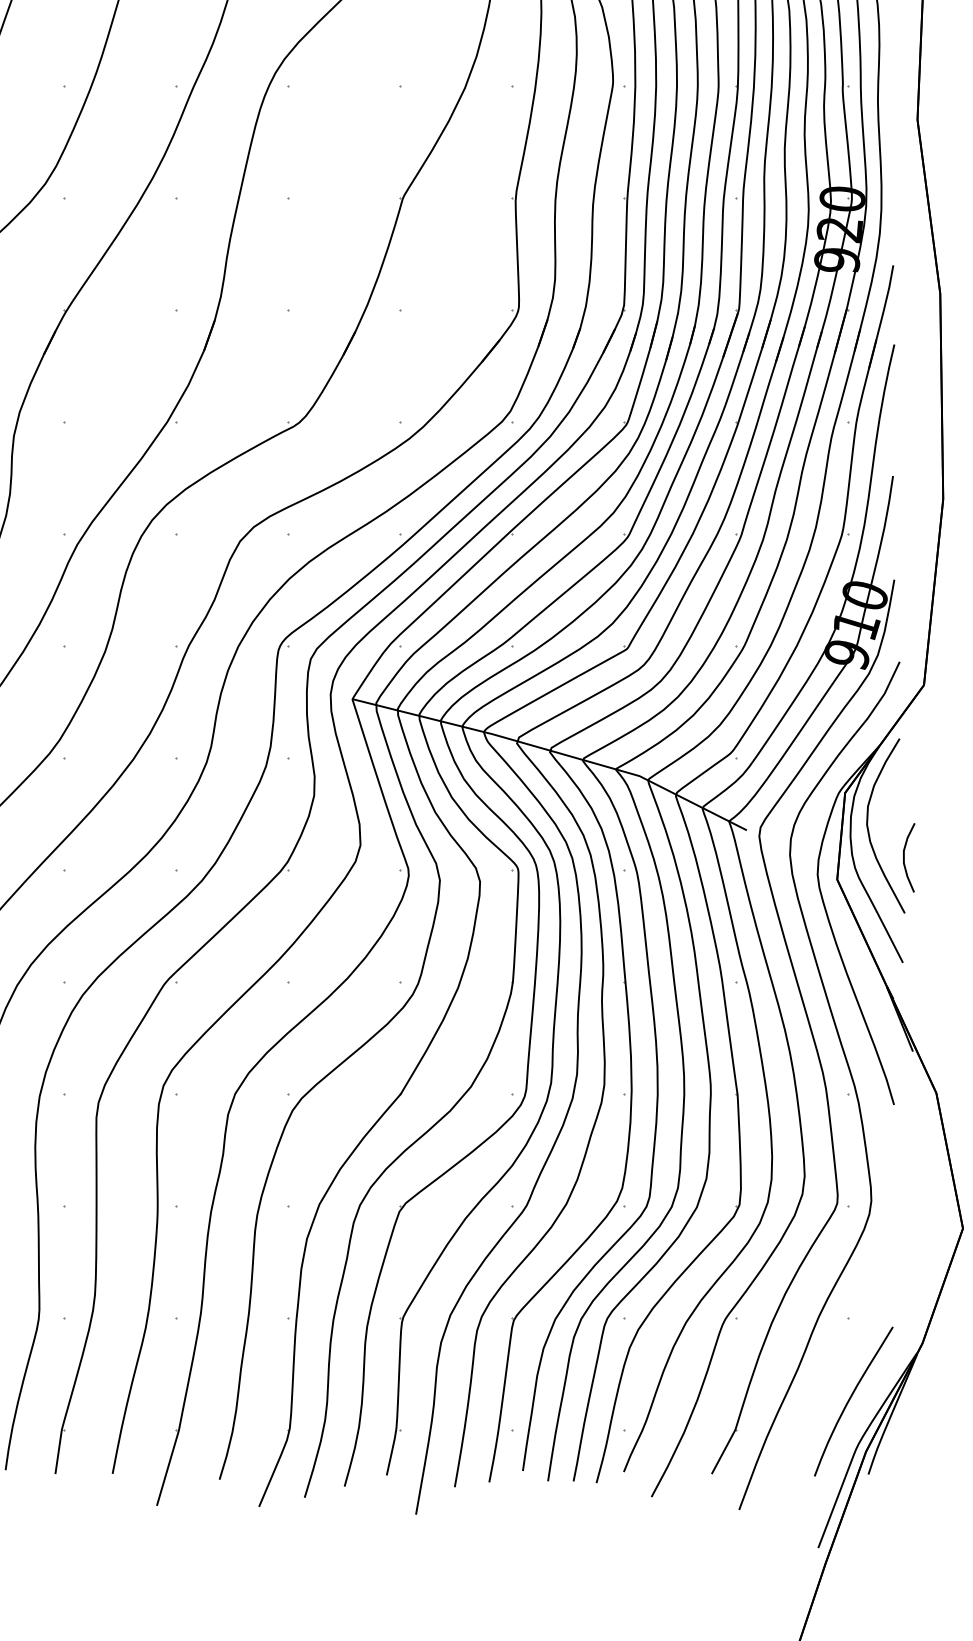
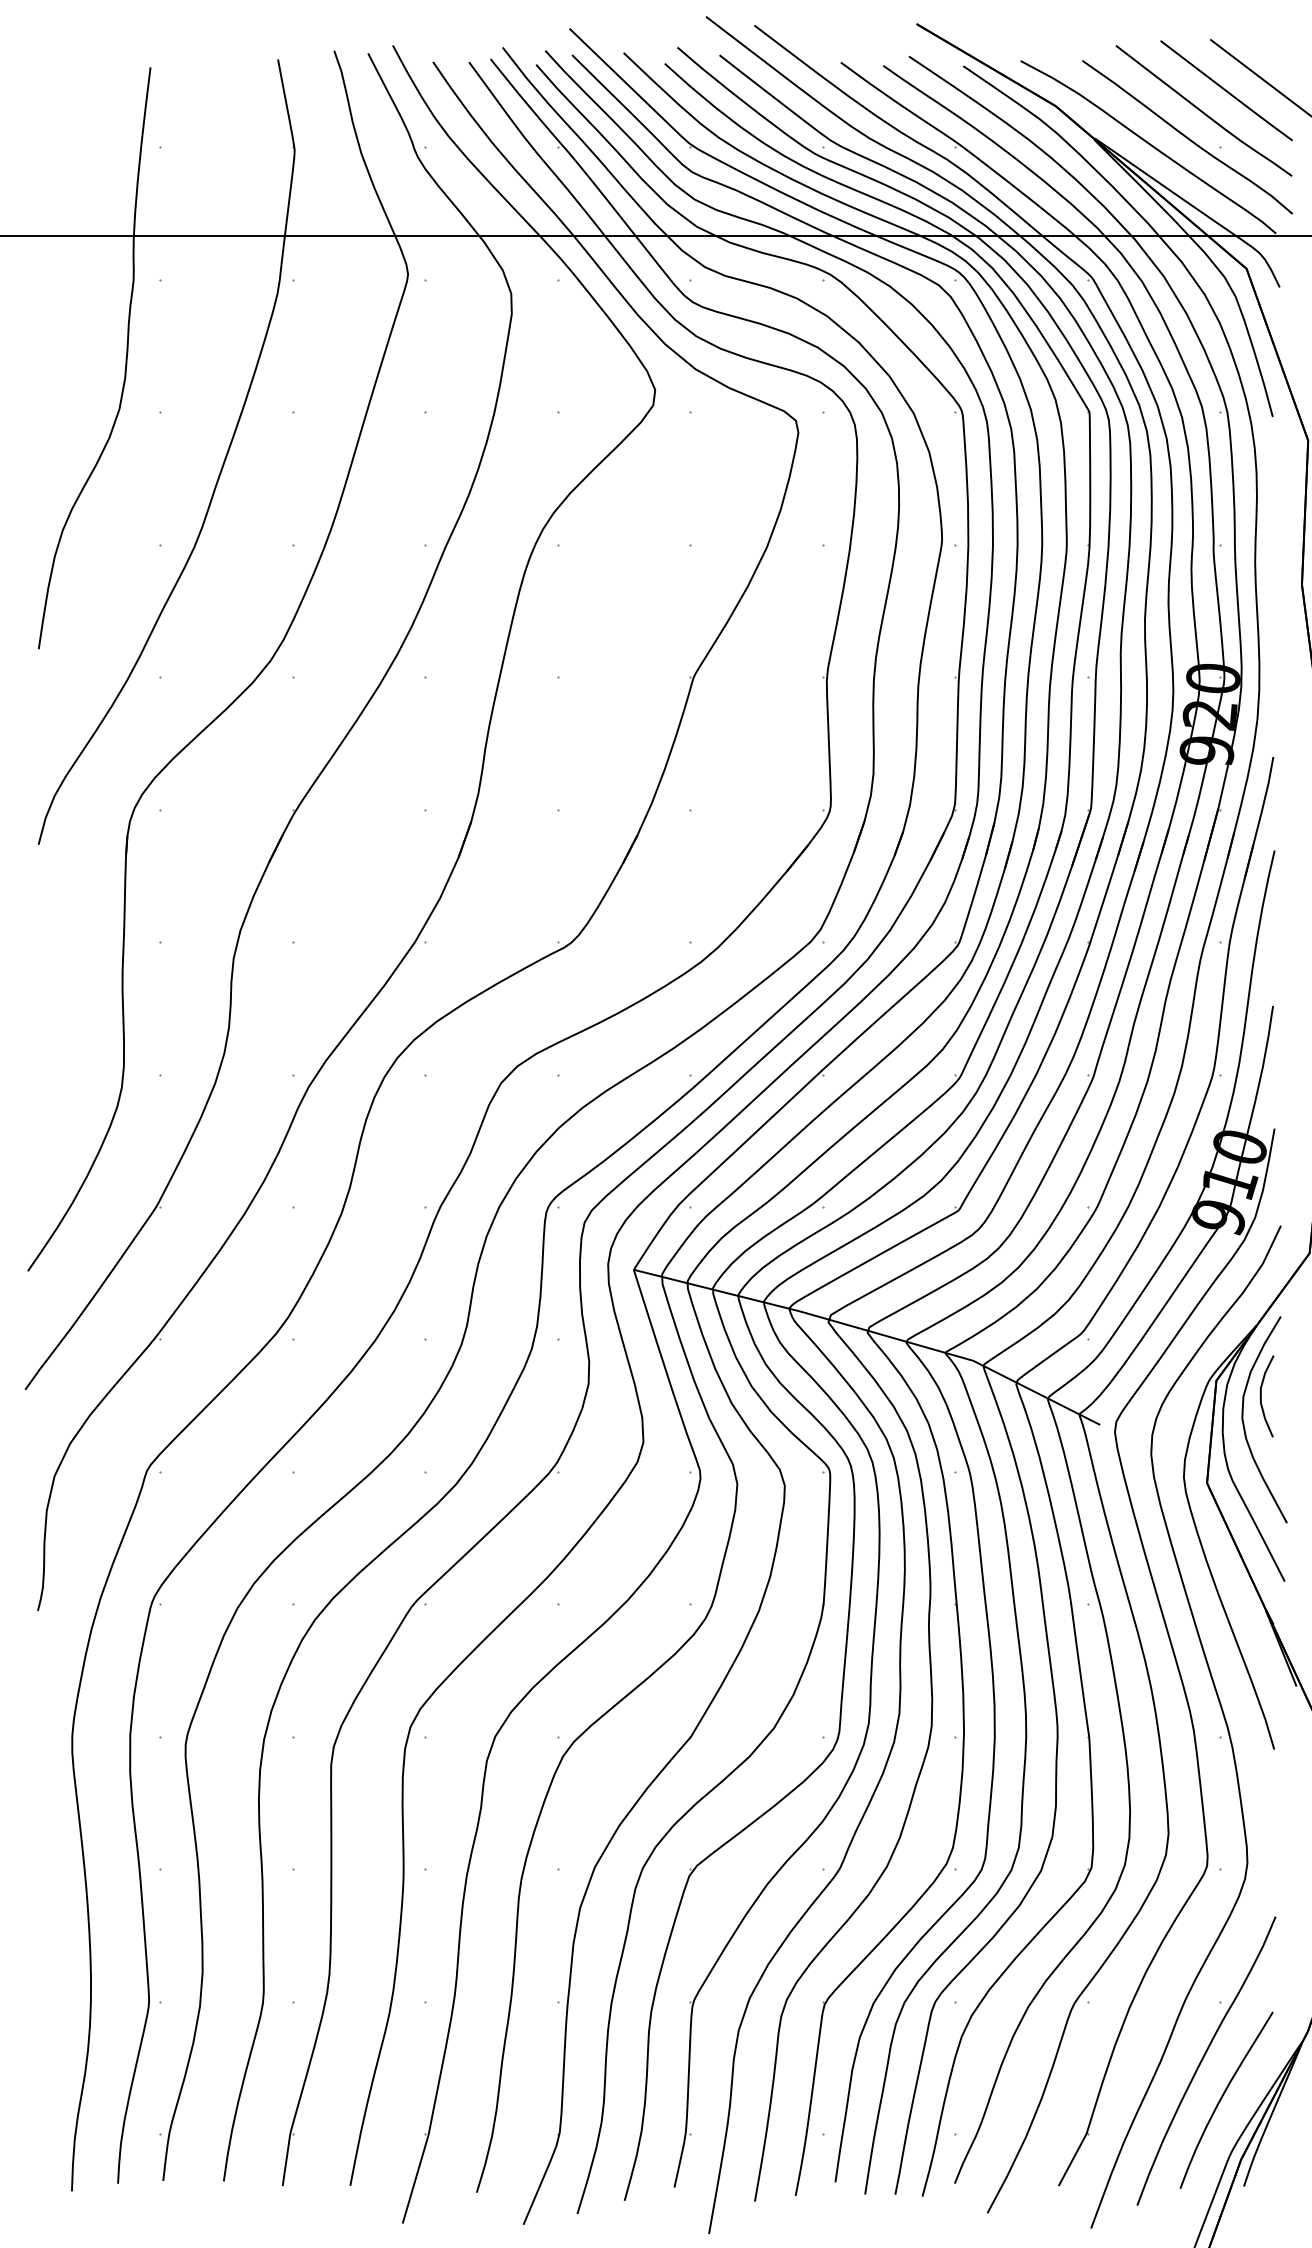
curve: (904, 857) -> (1261, 1396), moved
curve: (834, 1367) -> (1203, 2059), added

